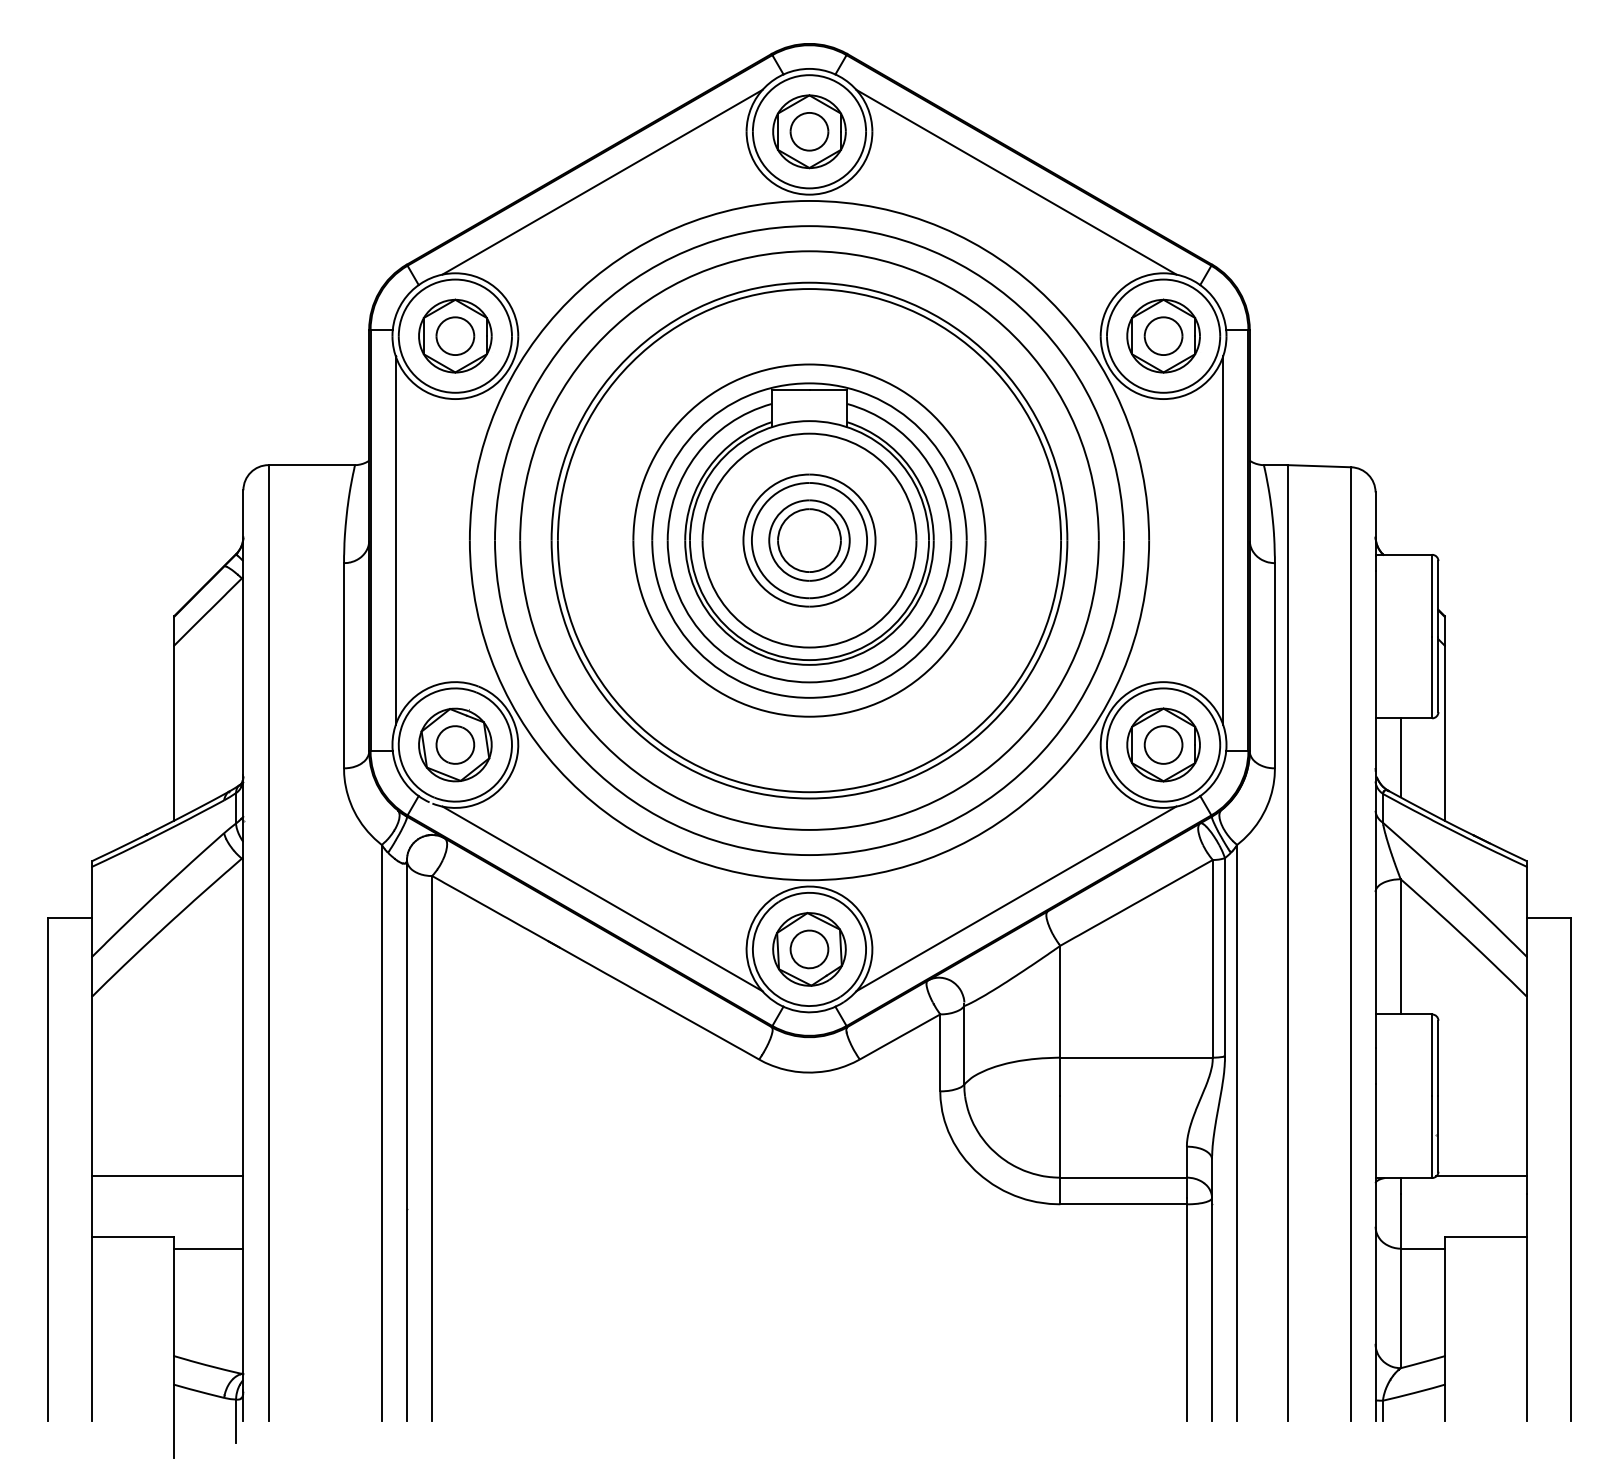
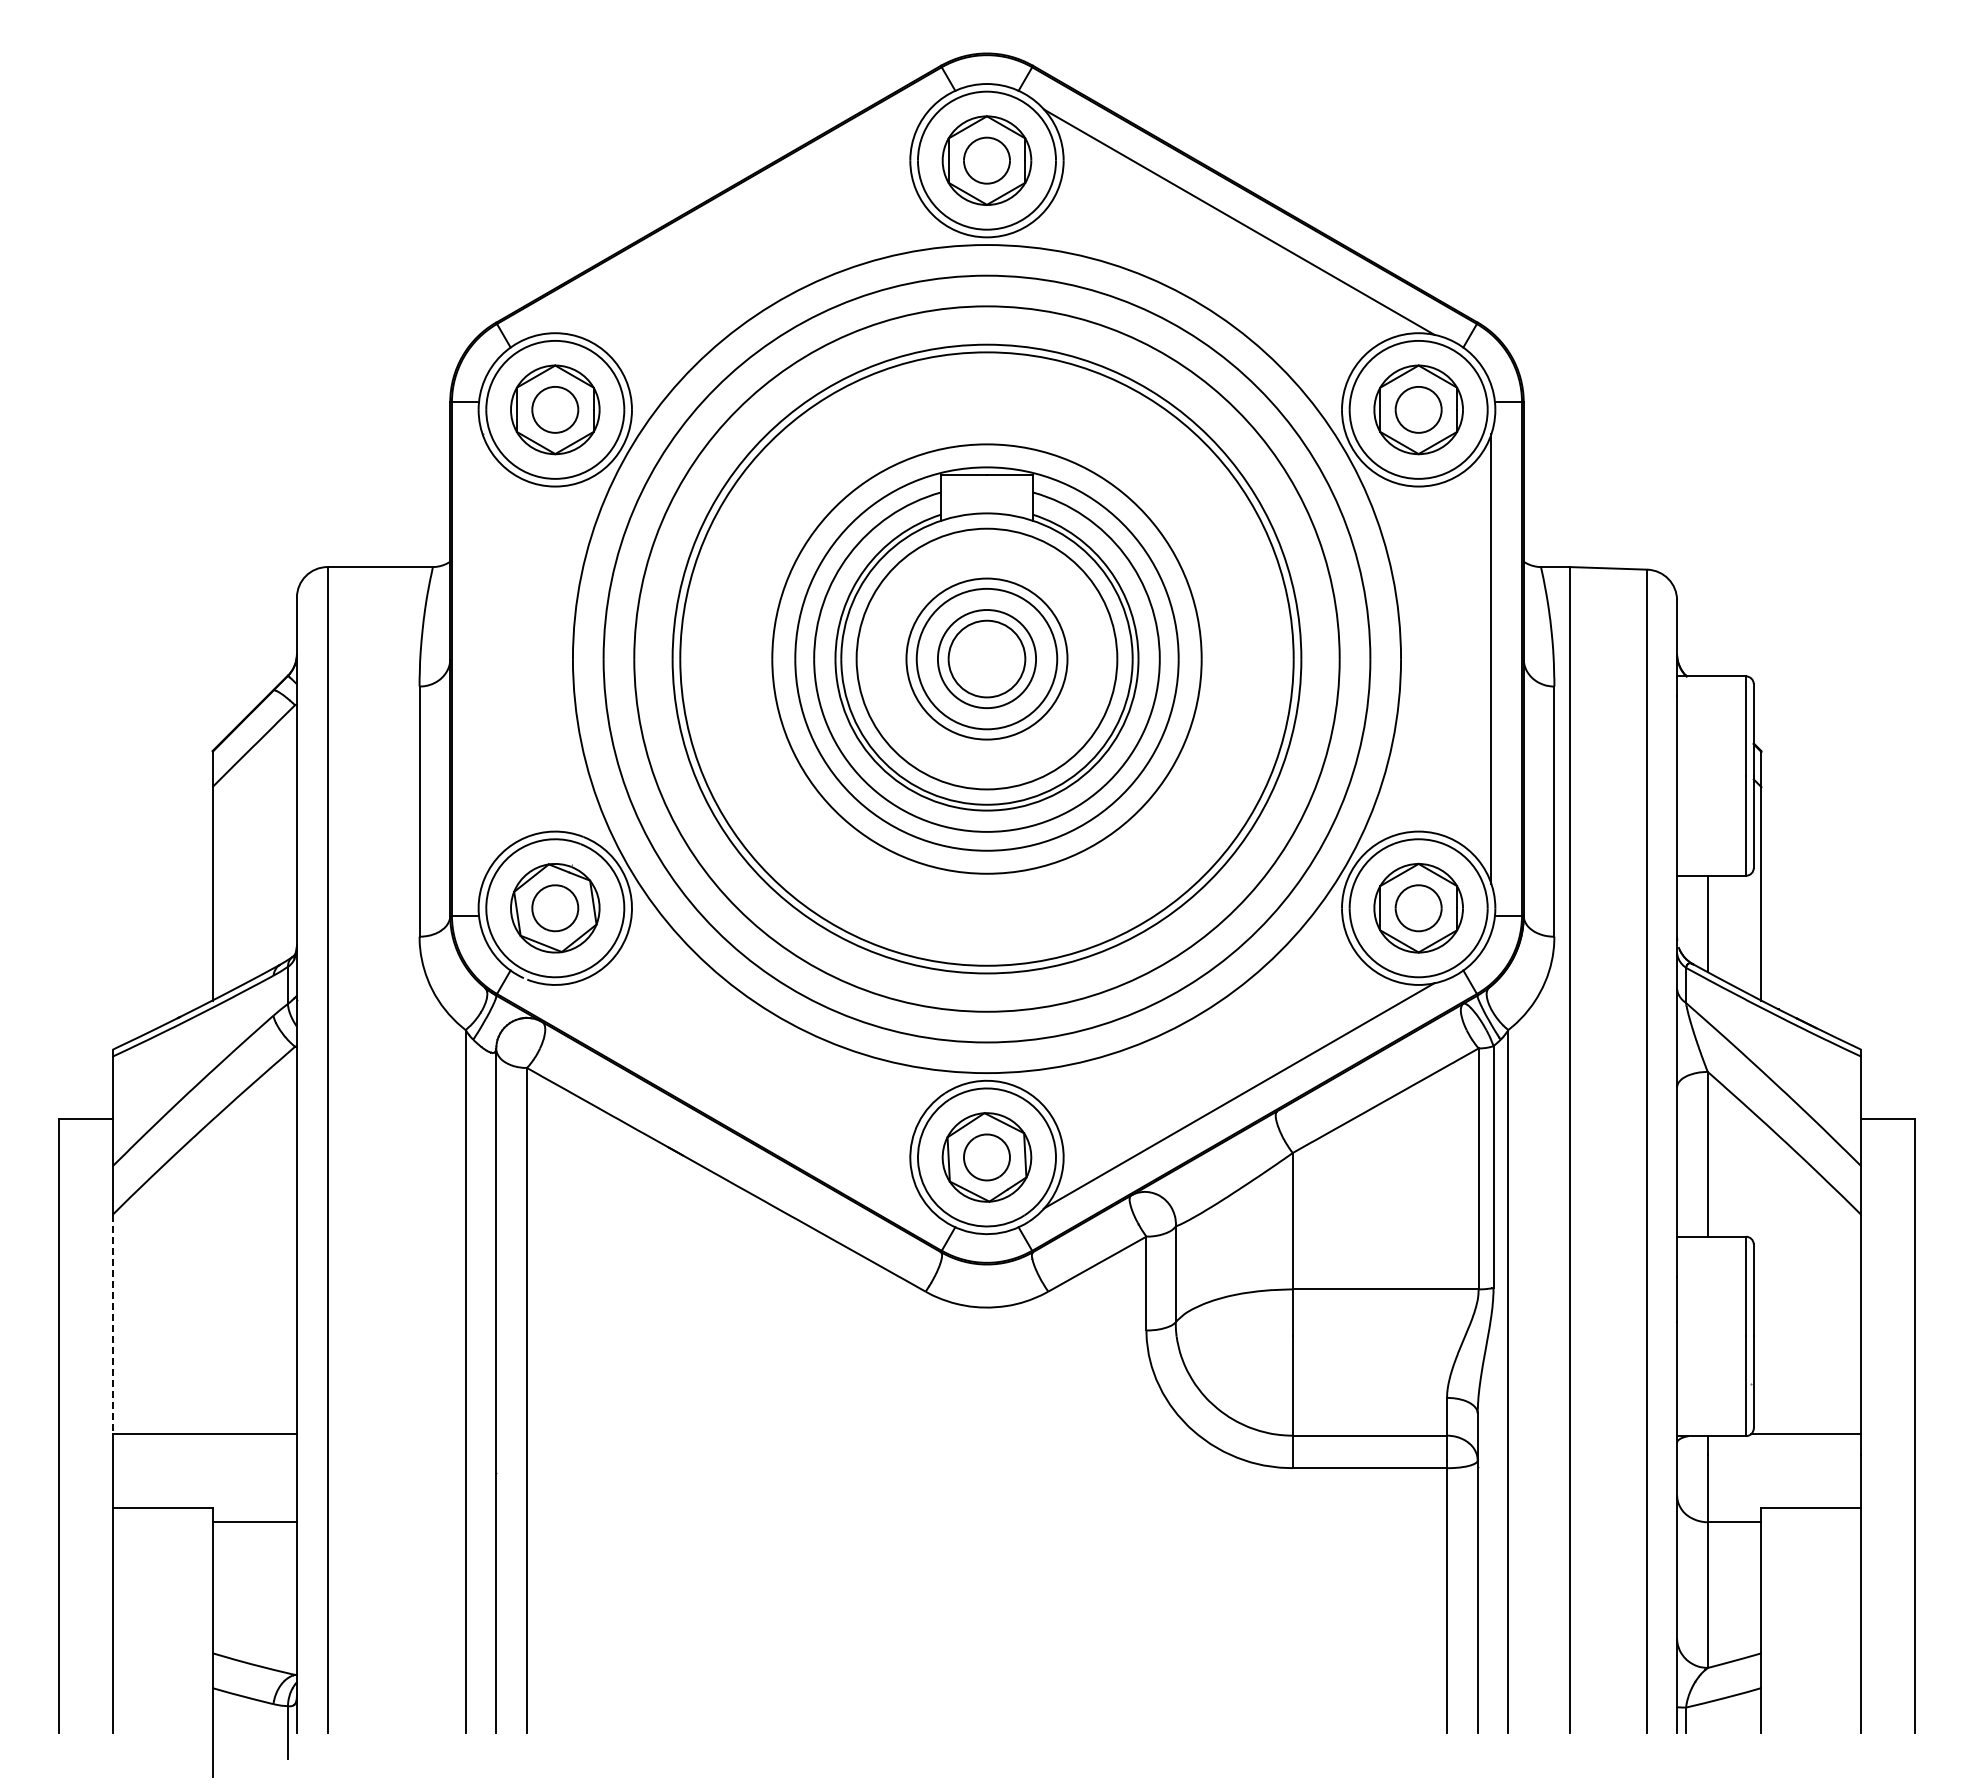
line: (602, 181) -> (734, 221), removed
line: (395, 540) -> (482, 658), removed
line: (602, 898) -> (734, 1095), removed
line: (92, 1086) -> (112, 1324), solid -> dashed

